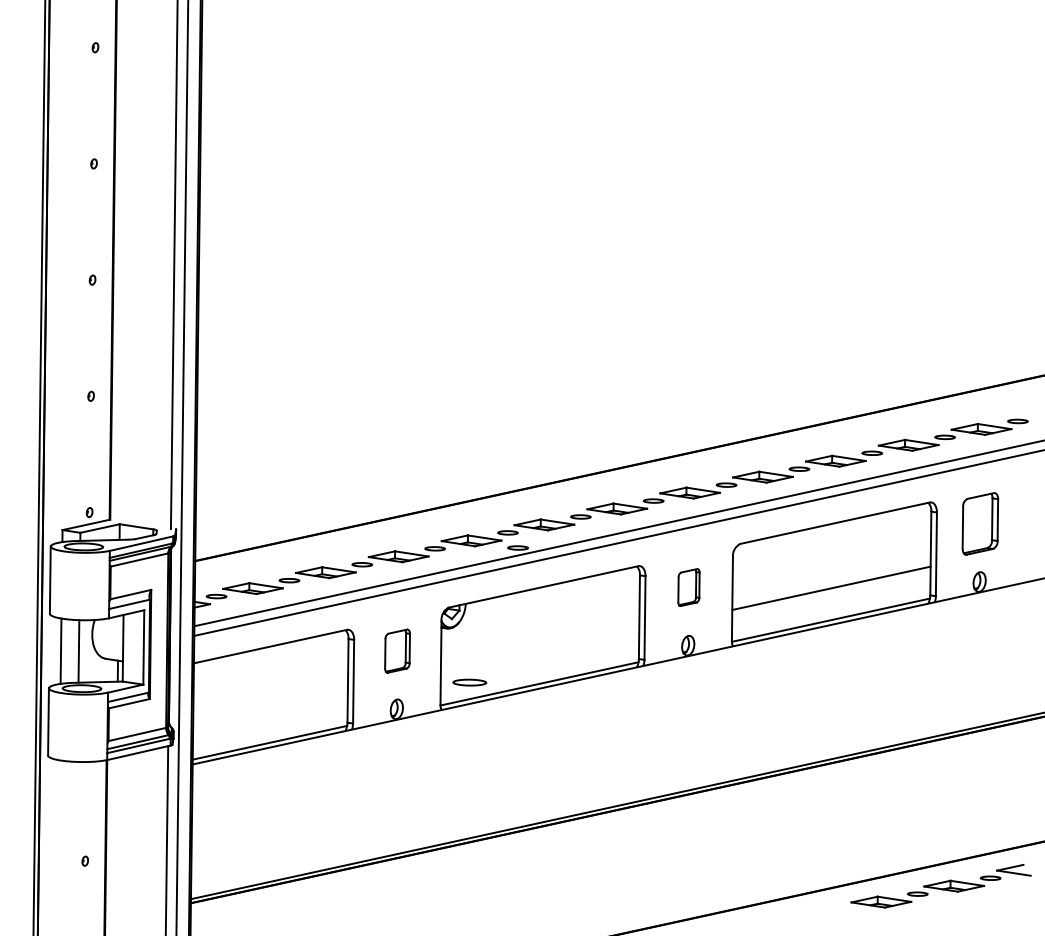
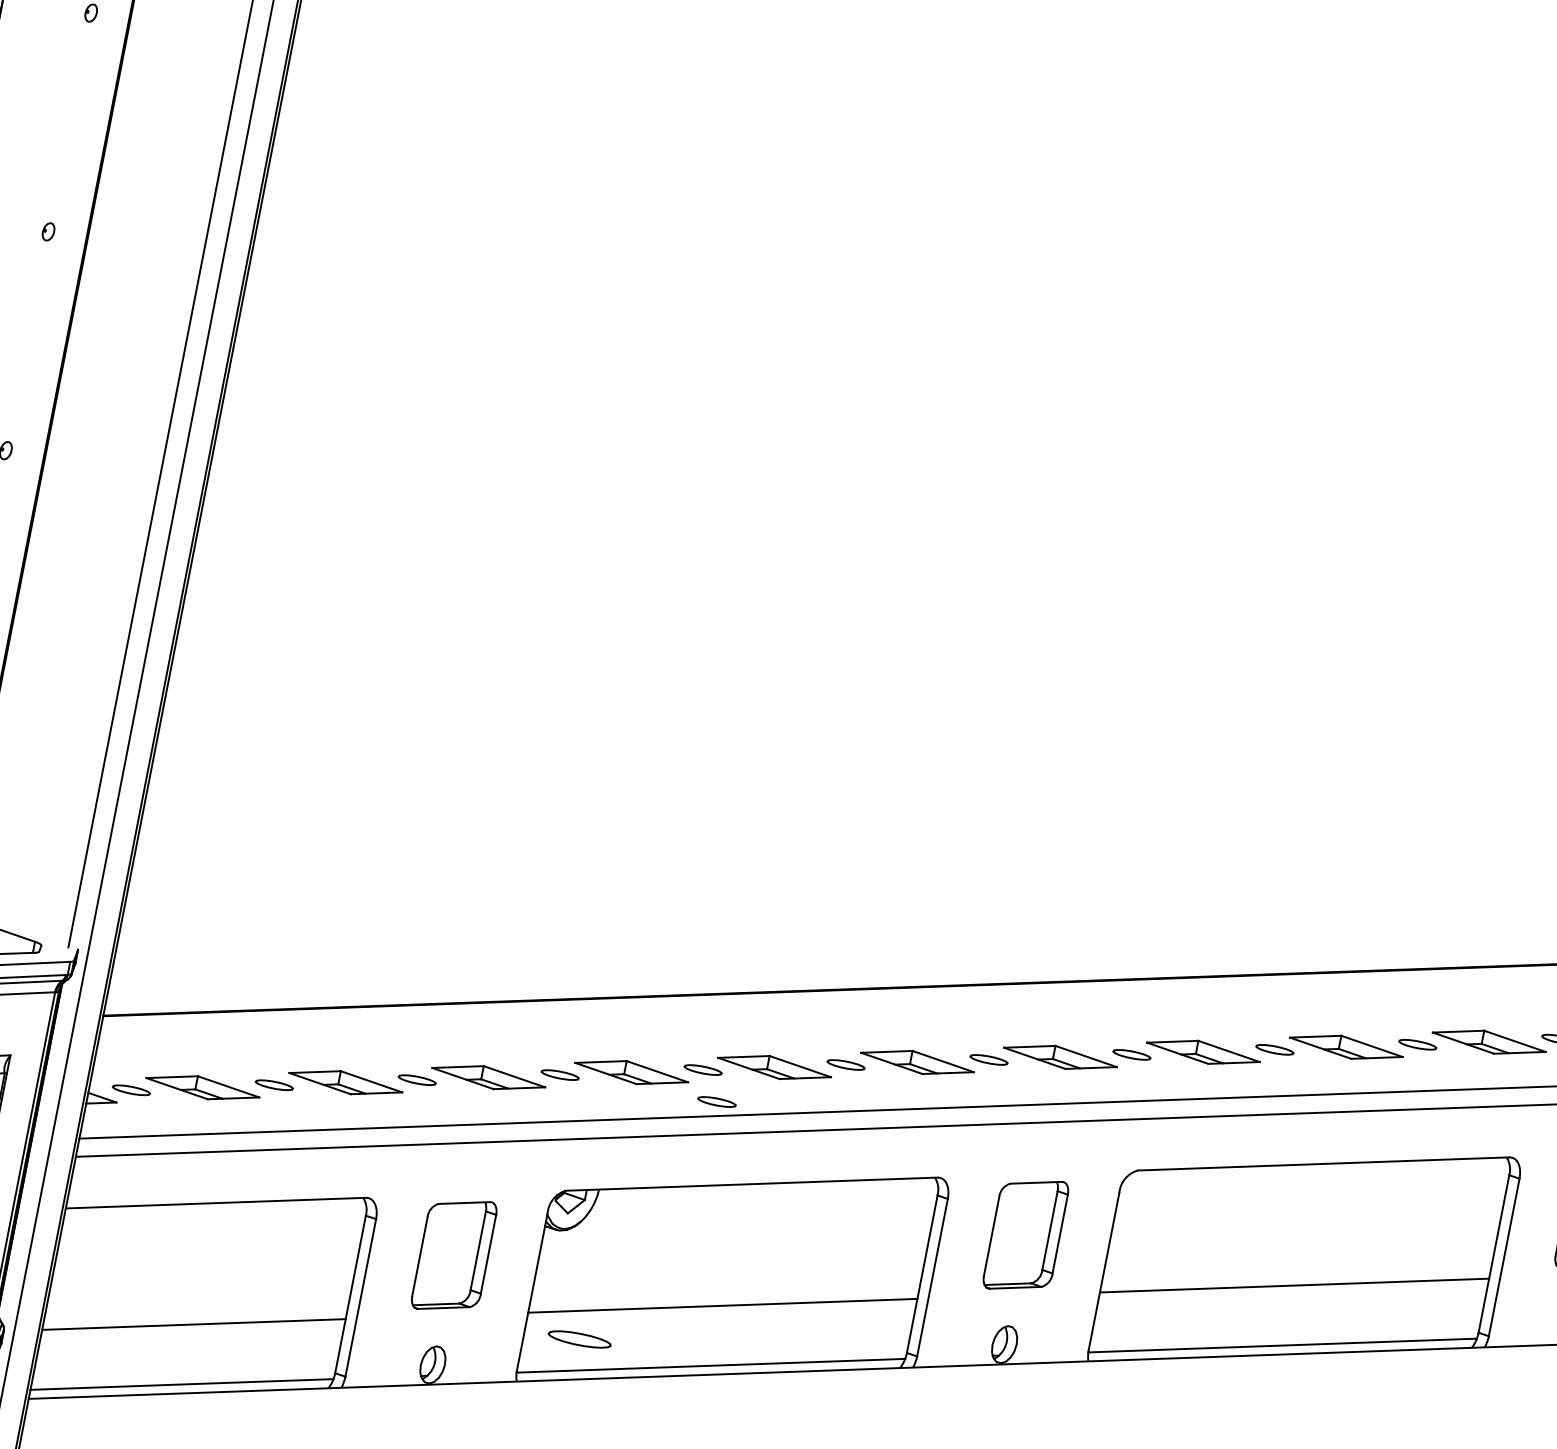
part: (688, 587) -> (1025, 1234), size x1.67
part: (397, 650) -> (454, 1254), size x1.43
line: (539, 651) -> (721, 1304), added
line: (270, 710) -> (194, 1323), added

